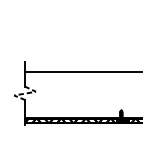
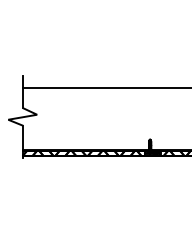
line: (24, 93) -> (22, 117), dashed -> solid

